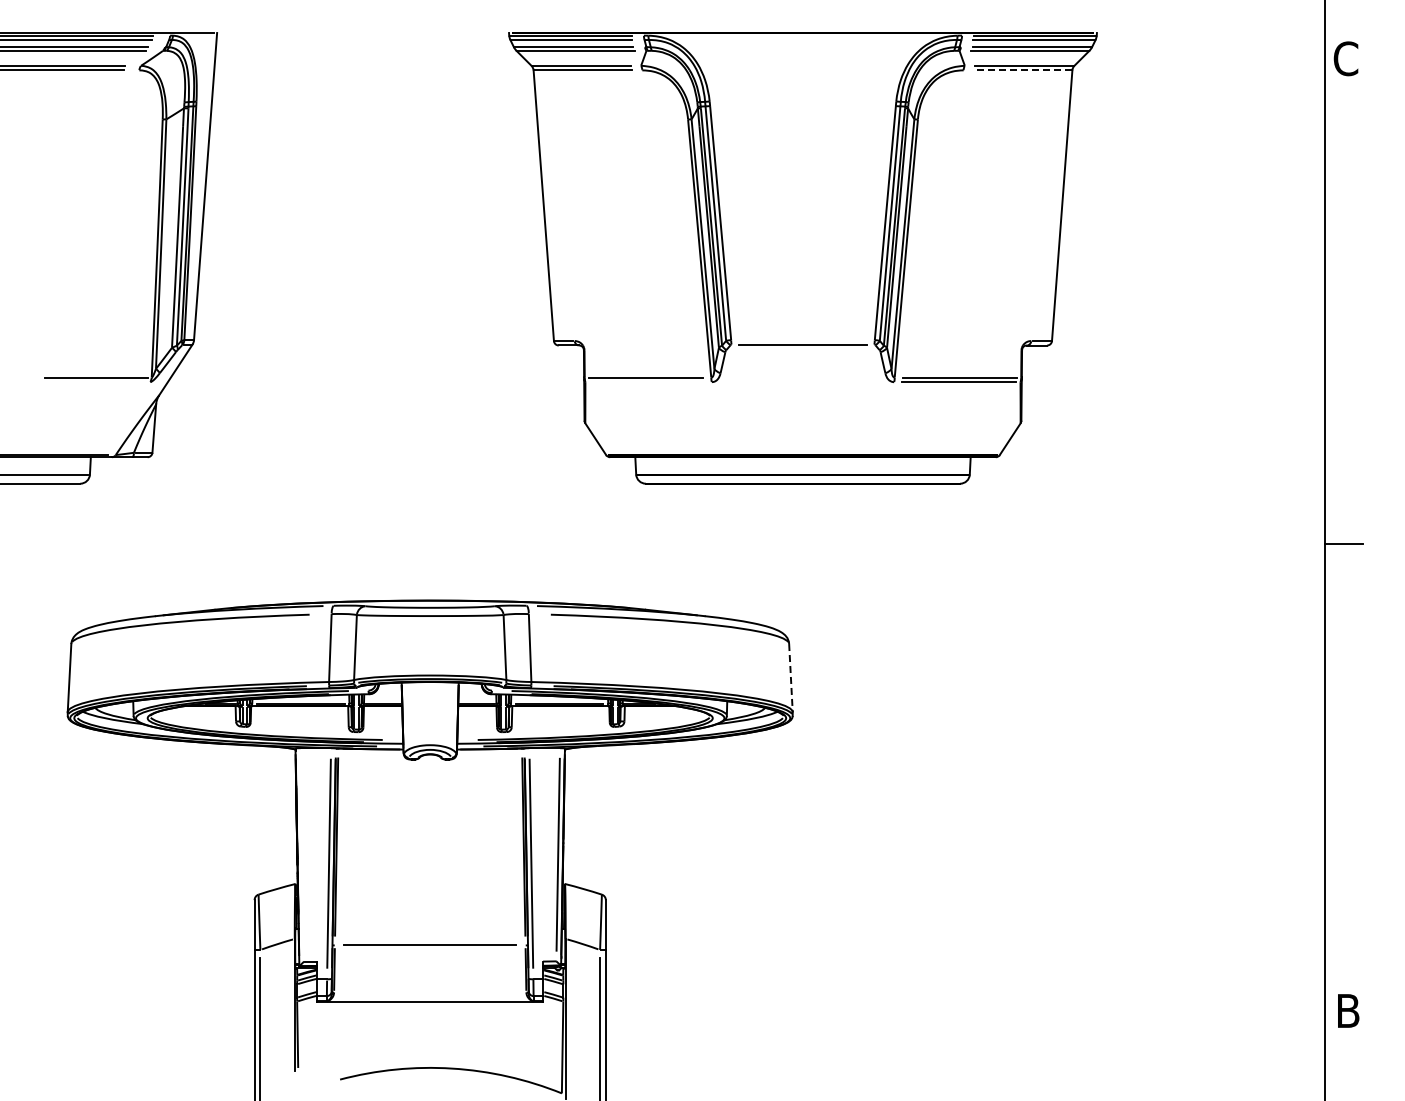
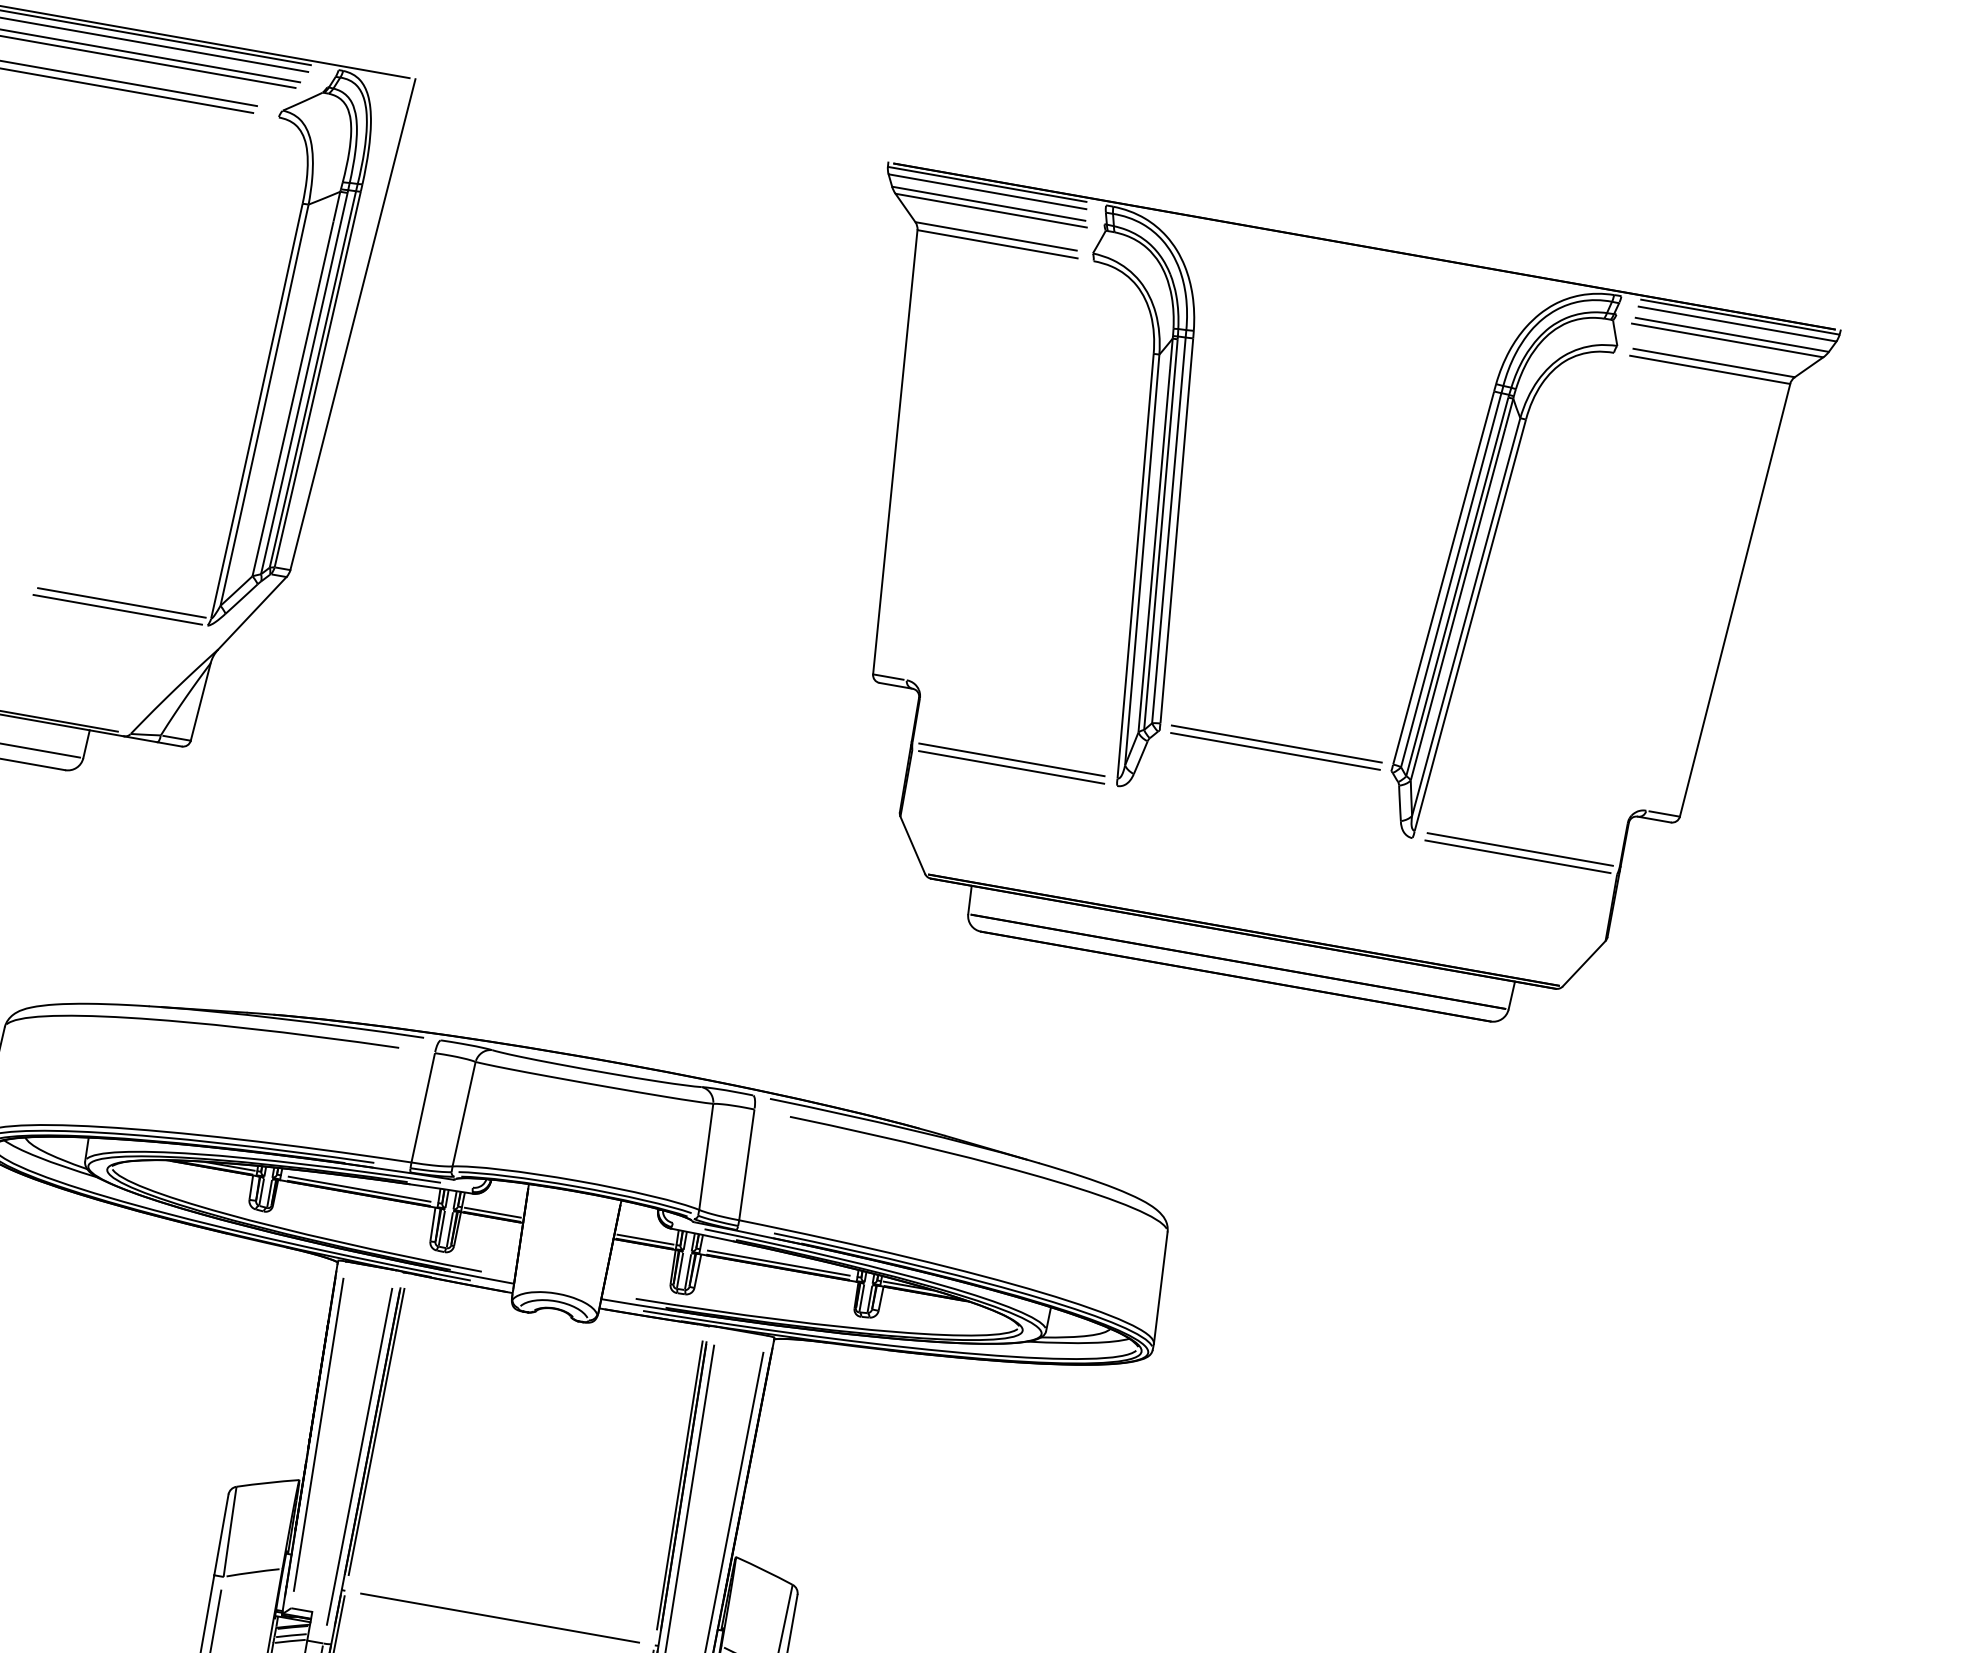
line: (1022, 70) -> (1709, 369), dashed -> solid
line: (802, 340) -> (1275, 744), added
line: (94, 382) -> (117, 610), added
line: (646, 382) -> (1011, 767), added
line: (790, 678) -> (1159, 1288), dashed -> solid
line: (301, 854) -> (317, 1434), added

